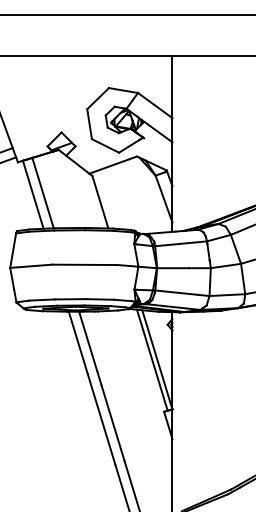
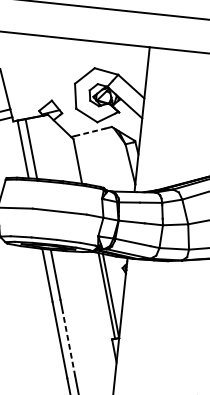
line: (111, 165) -> (90, 132), solid -> dashed
line: (112, 423) -> (68, 344), solid -> dashed

